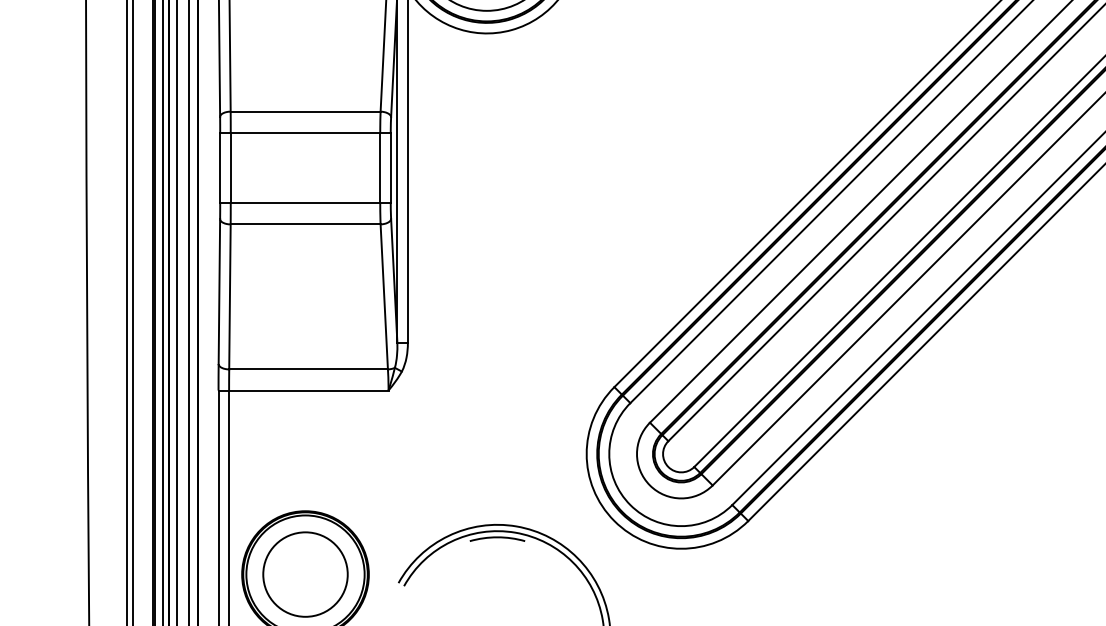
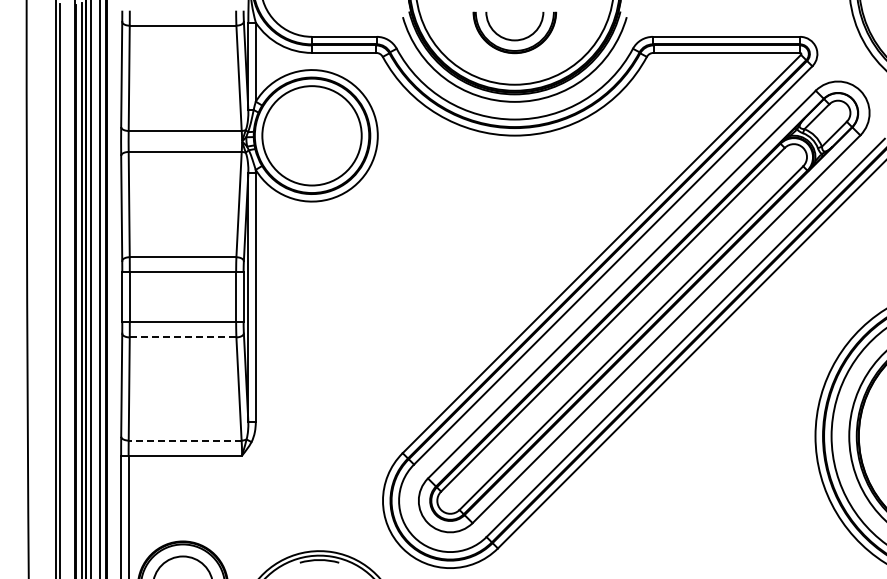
line: (304, 224) -> (182, 337), solid -> dashed
line: (307, 369) -> (184, 440), solid -> dashed

